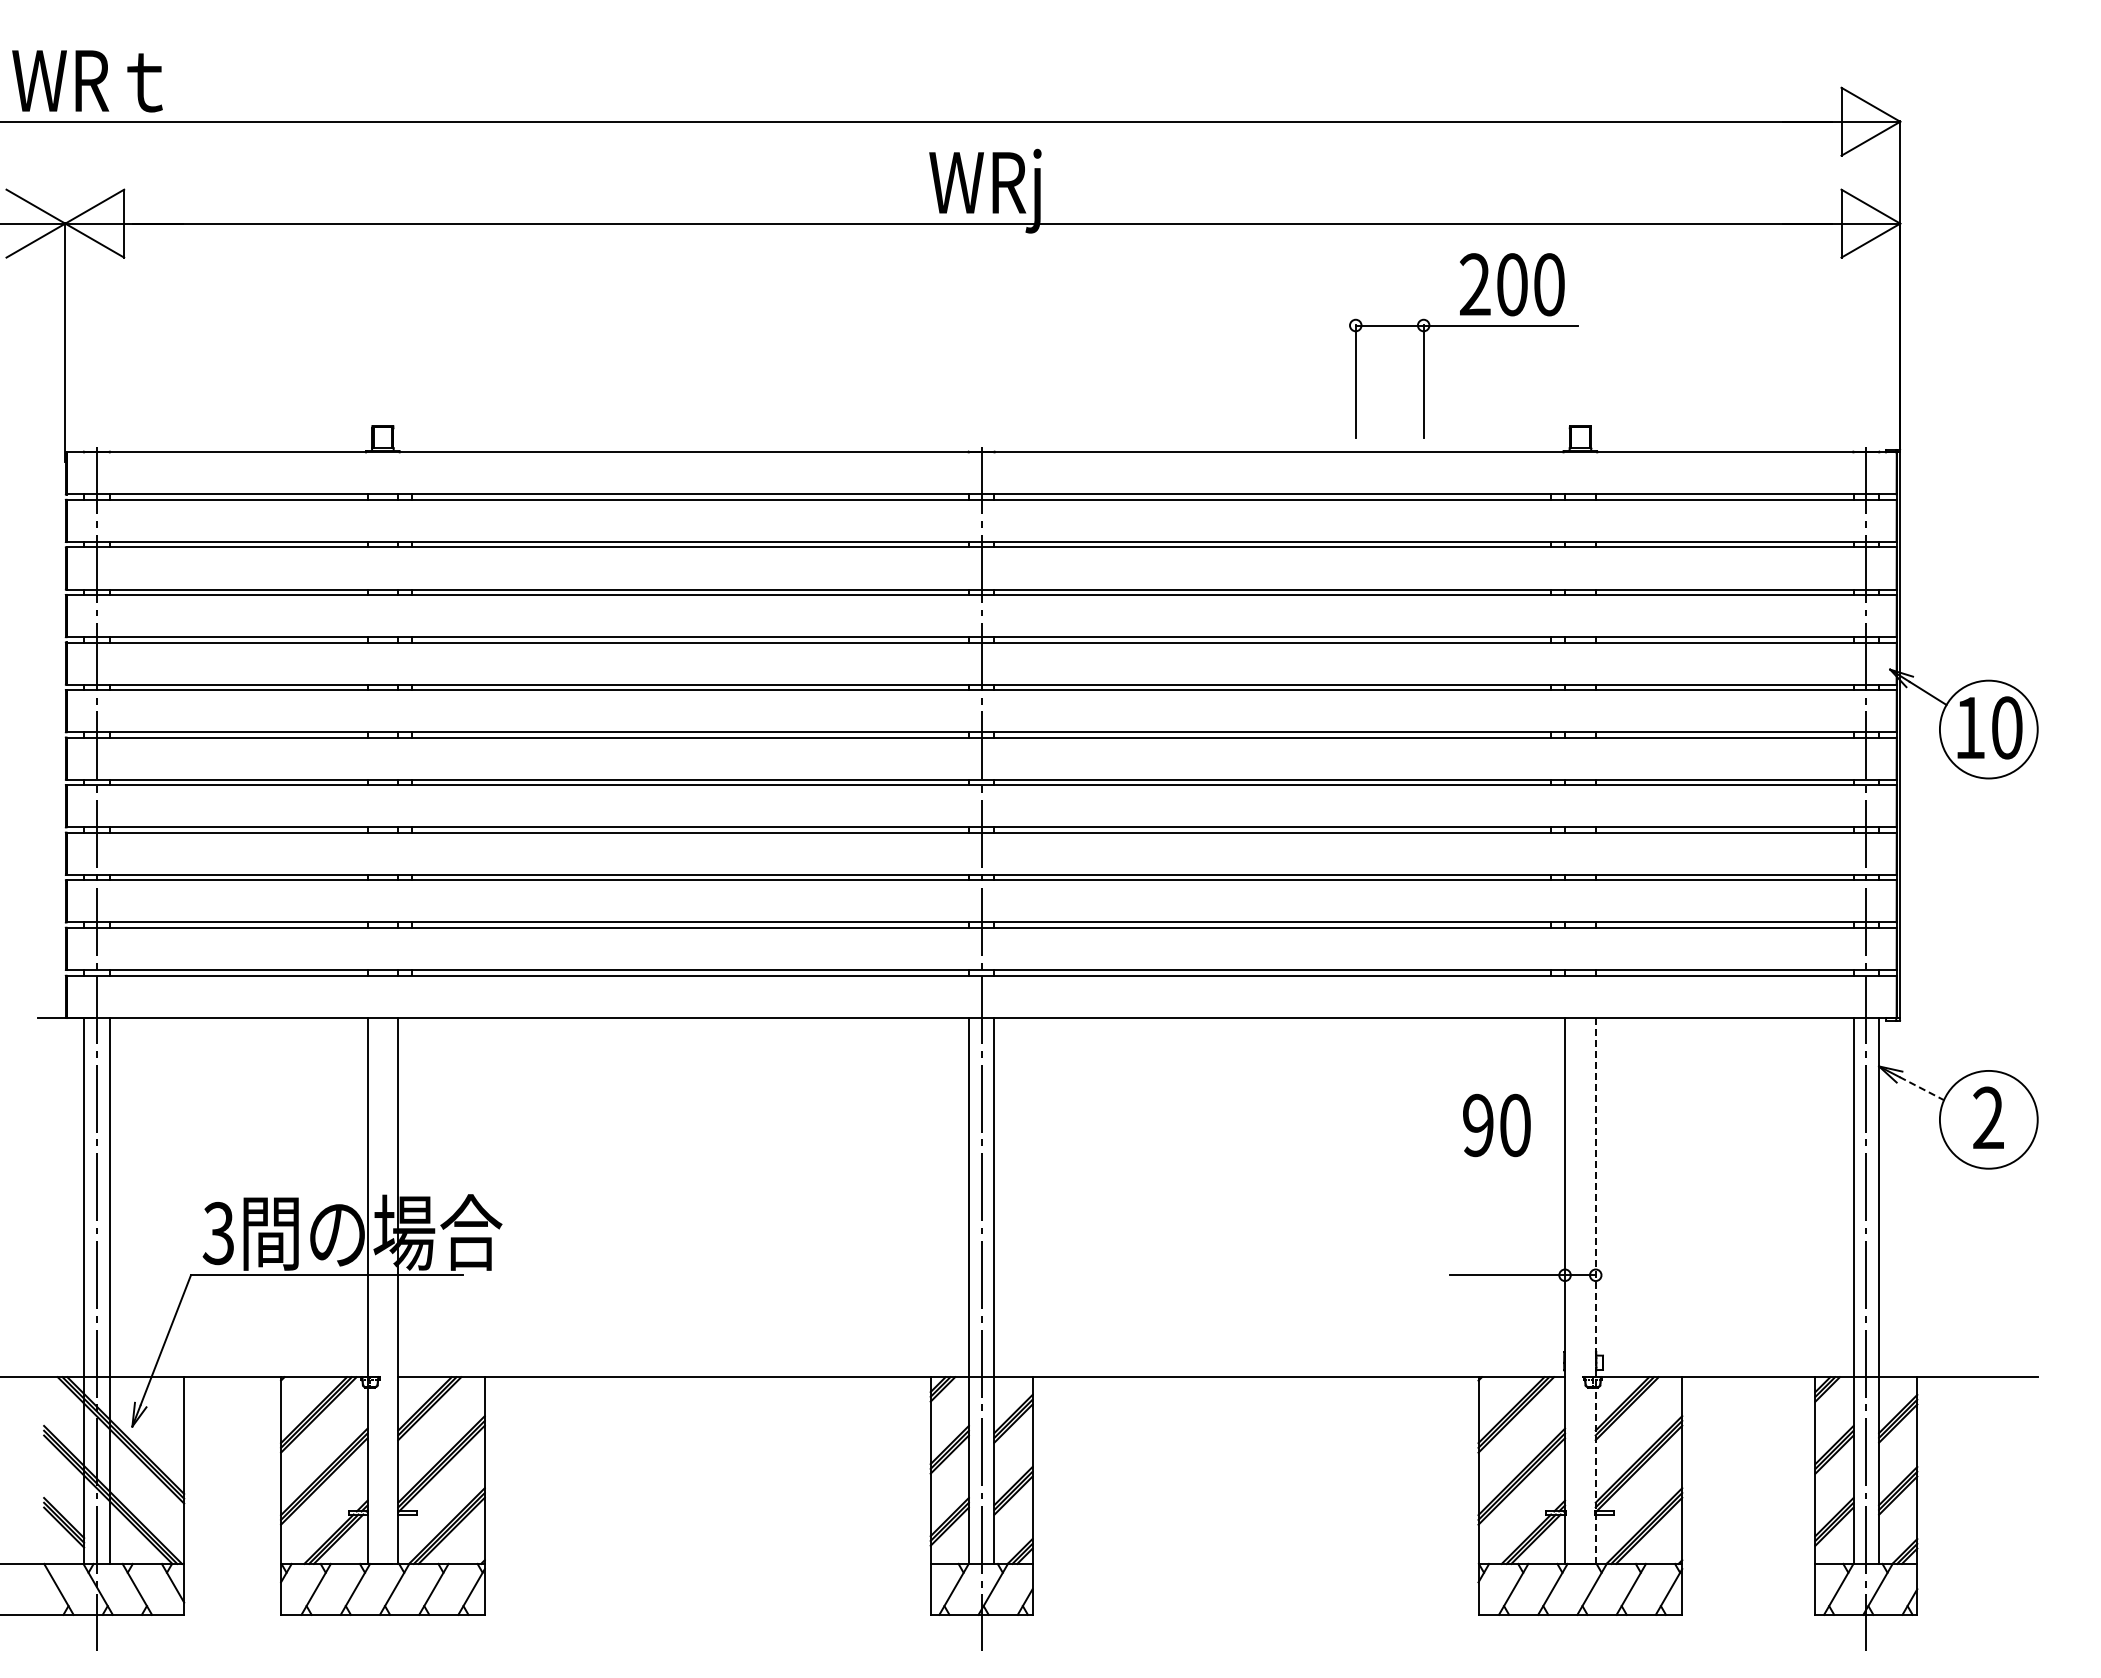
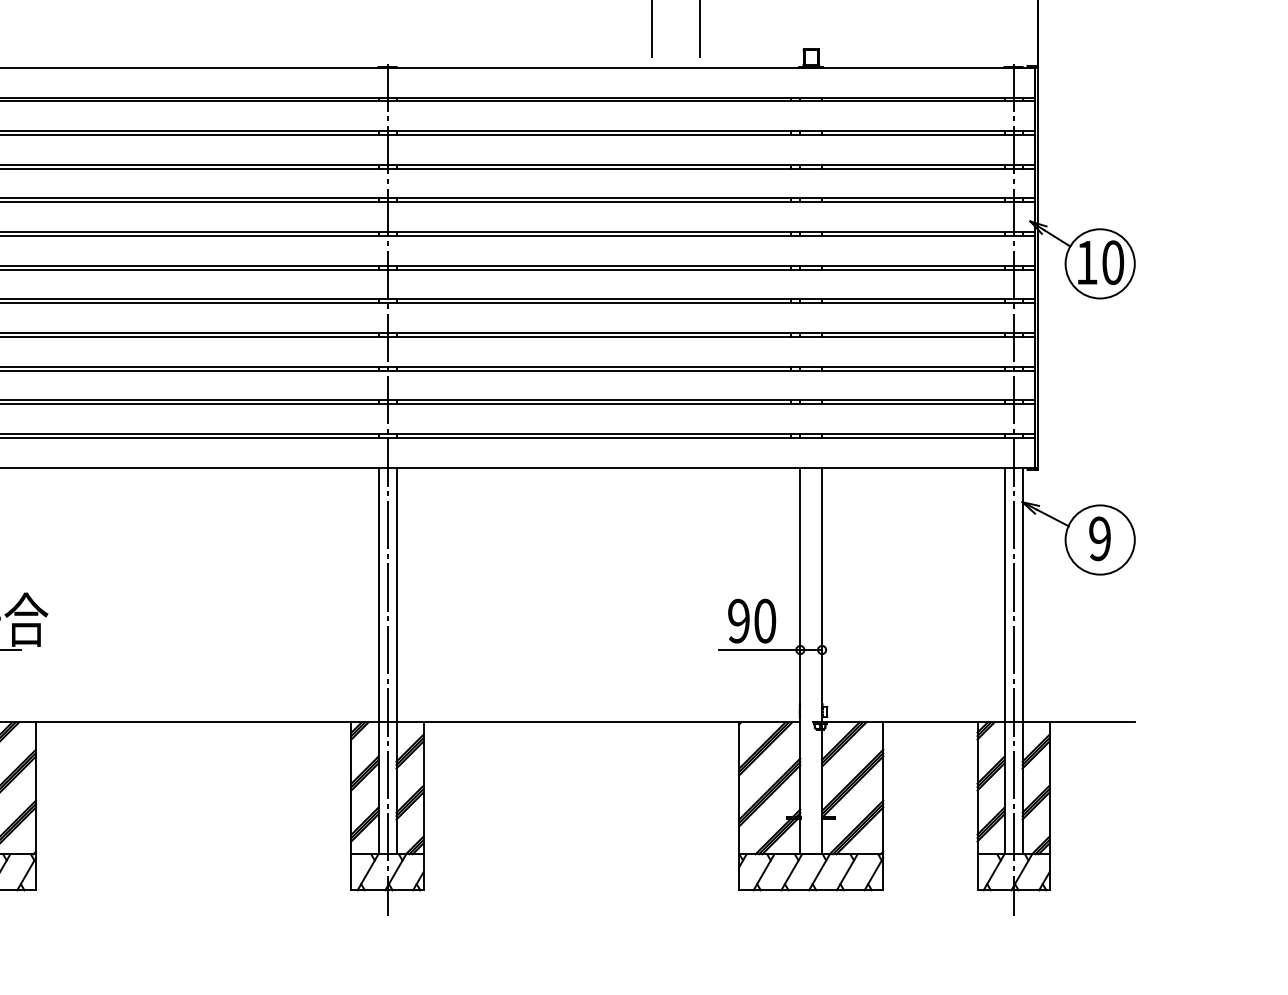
line: (1922, 1088) -> (1053, 517), dashed -> solid
text: (1988, 1118) -> (1099, 539), 2 -> 9
text: (1496, 1125) -> (751, 621), moved
line: (1595, 1290) -> (821, 660), dashed -> solid

